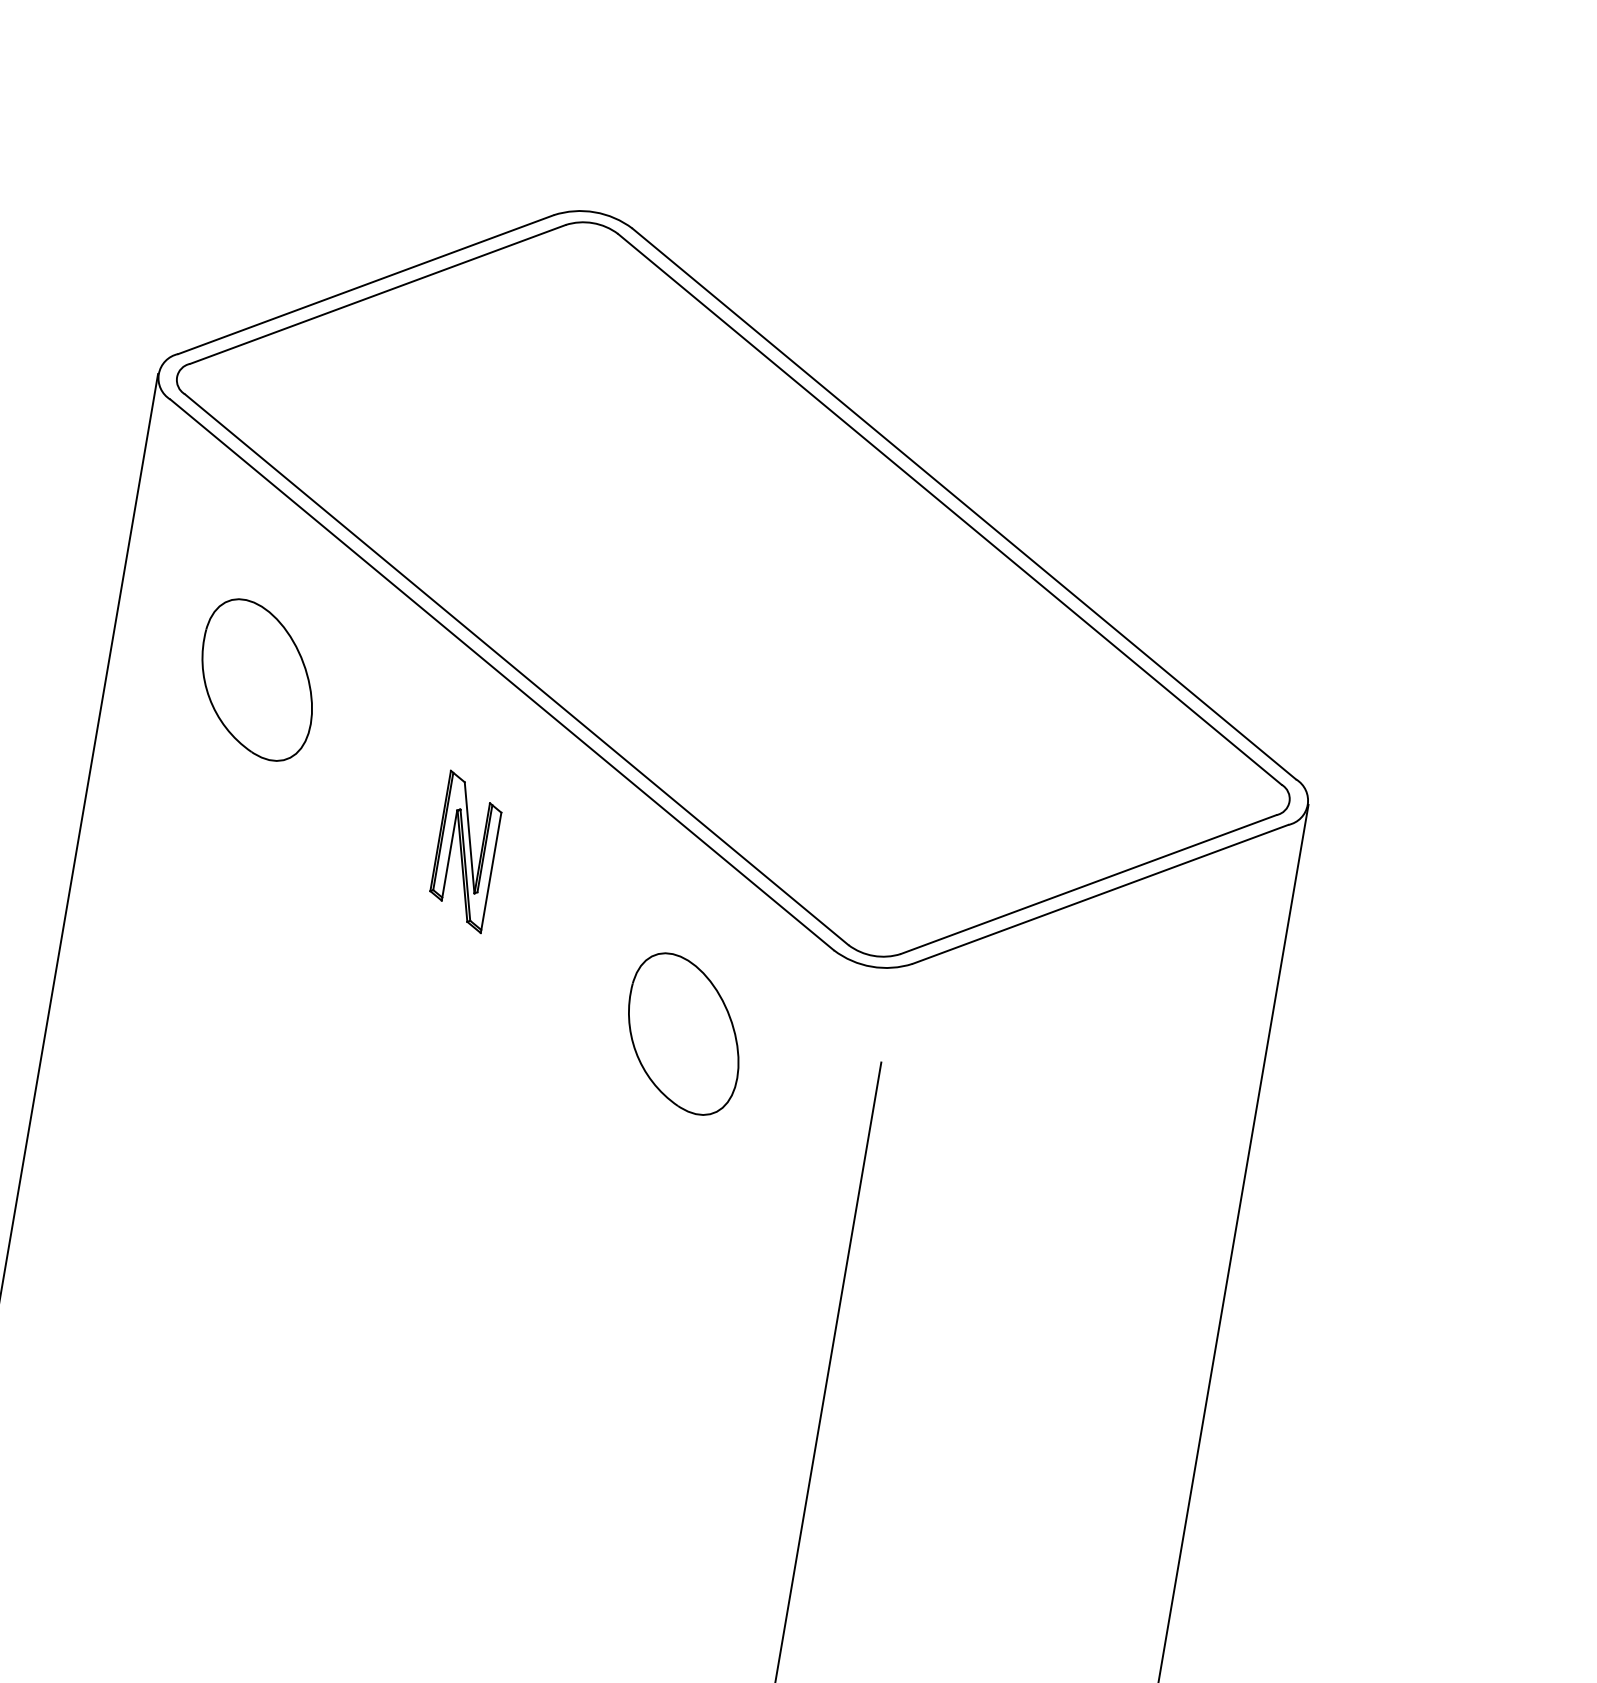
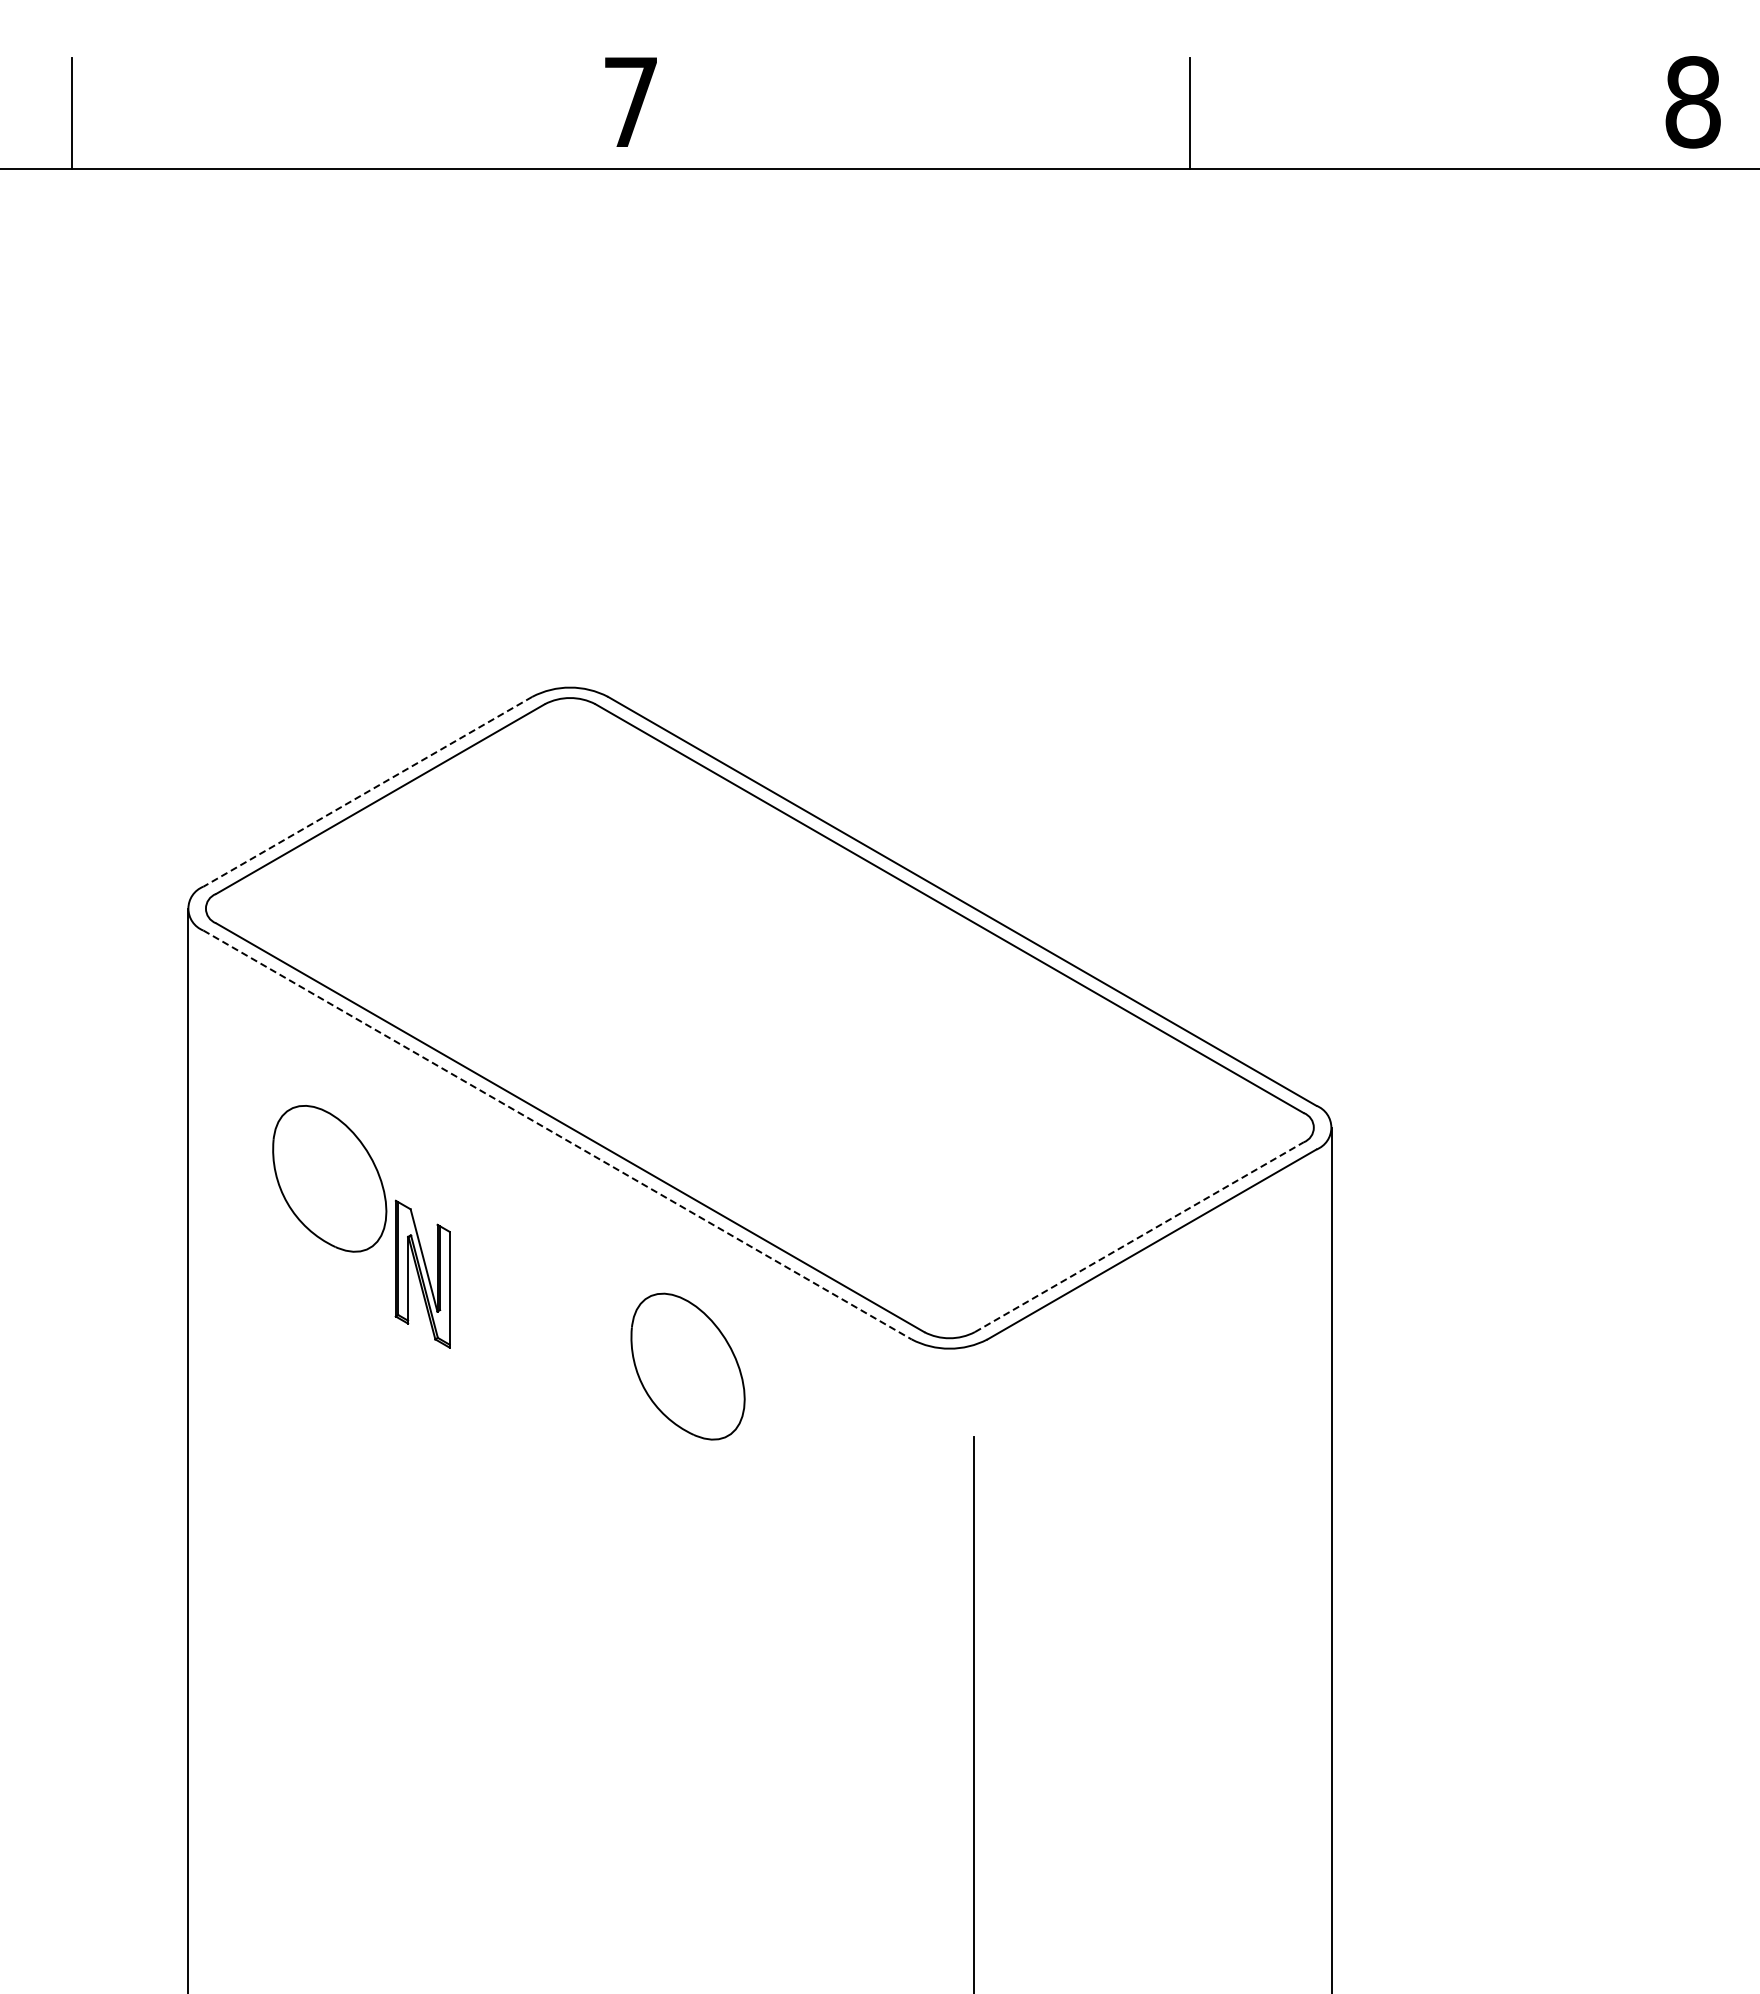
line: (365, 284) -> (367, 791), solid -> dashed
line: (502, 674) -> (557, 1134), solid -> dashed
part: (465, 851) -> (422, 1273), moved
line: (1088, 884) -> (1139, 1237), solid -> dashed
part: (683, 1033) -> (687, 1366), moved

